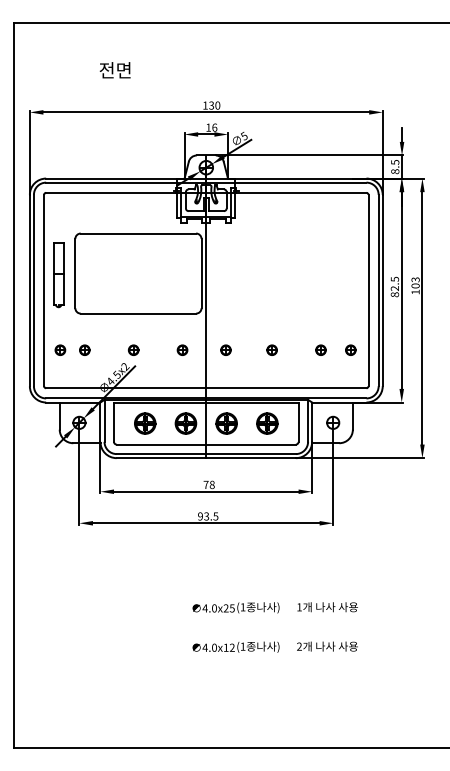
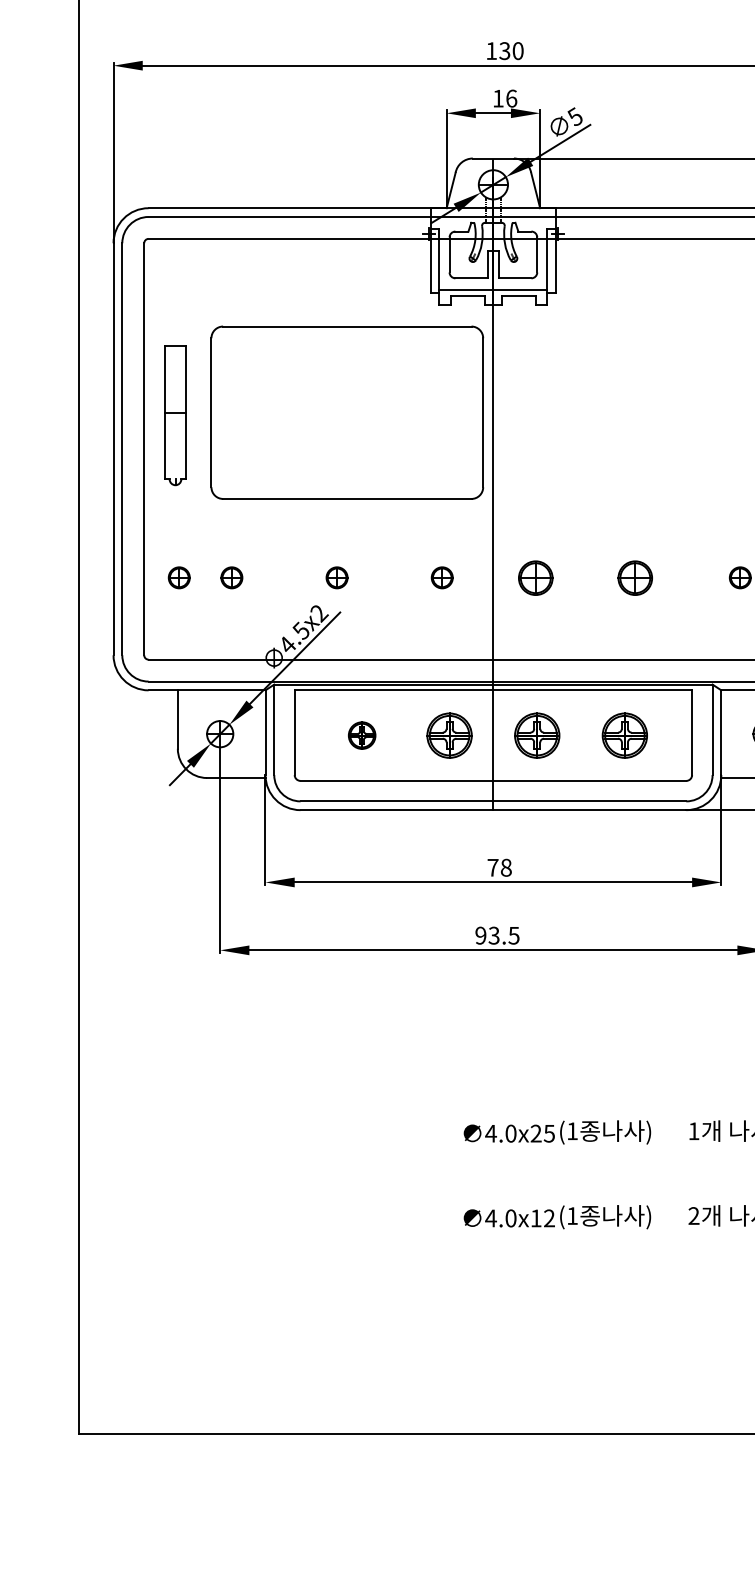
part: (225, 349) -> (534, 576), size x1.6
part: (271, 349) -> (633, 576), size x1.6
part: (145, 423) -> (362, 735), size x0.6

